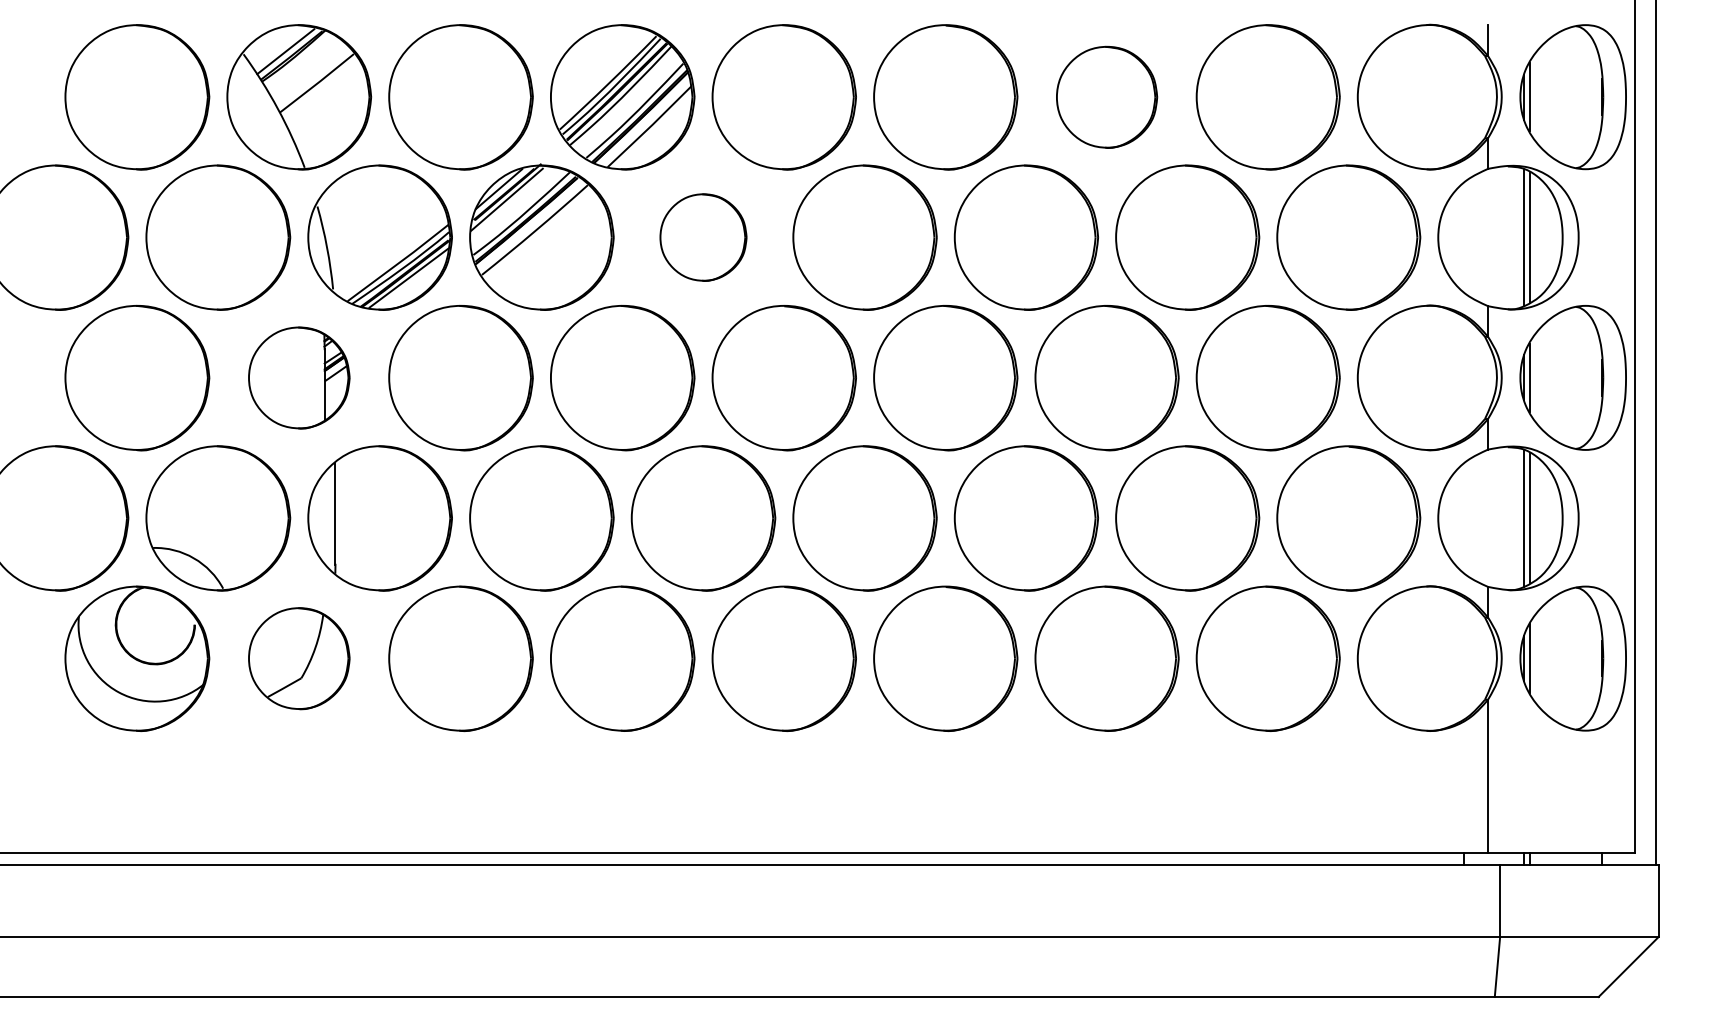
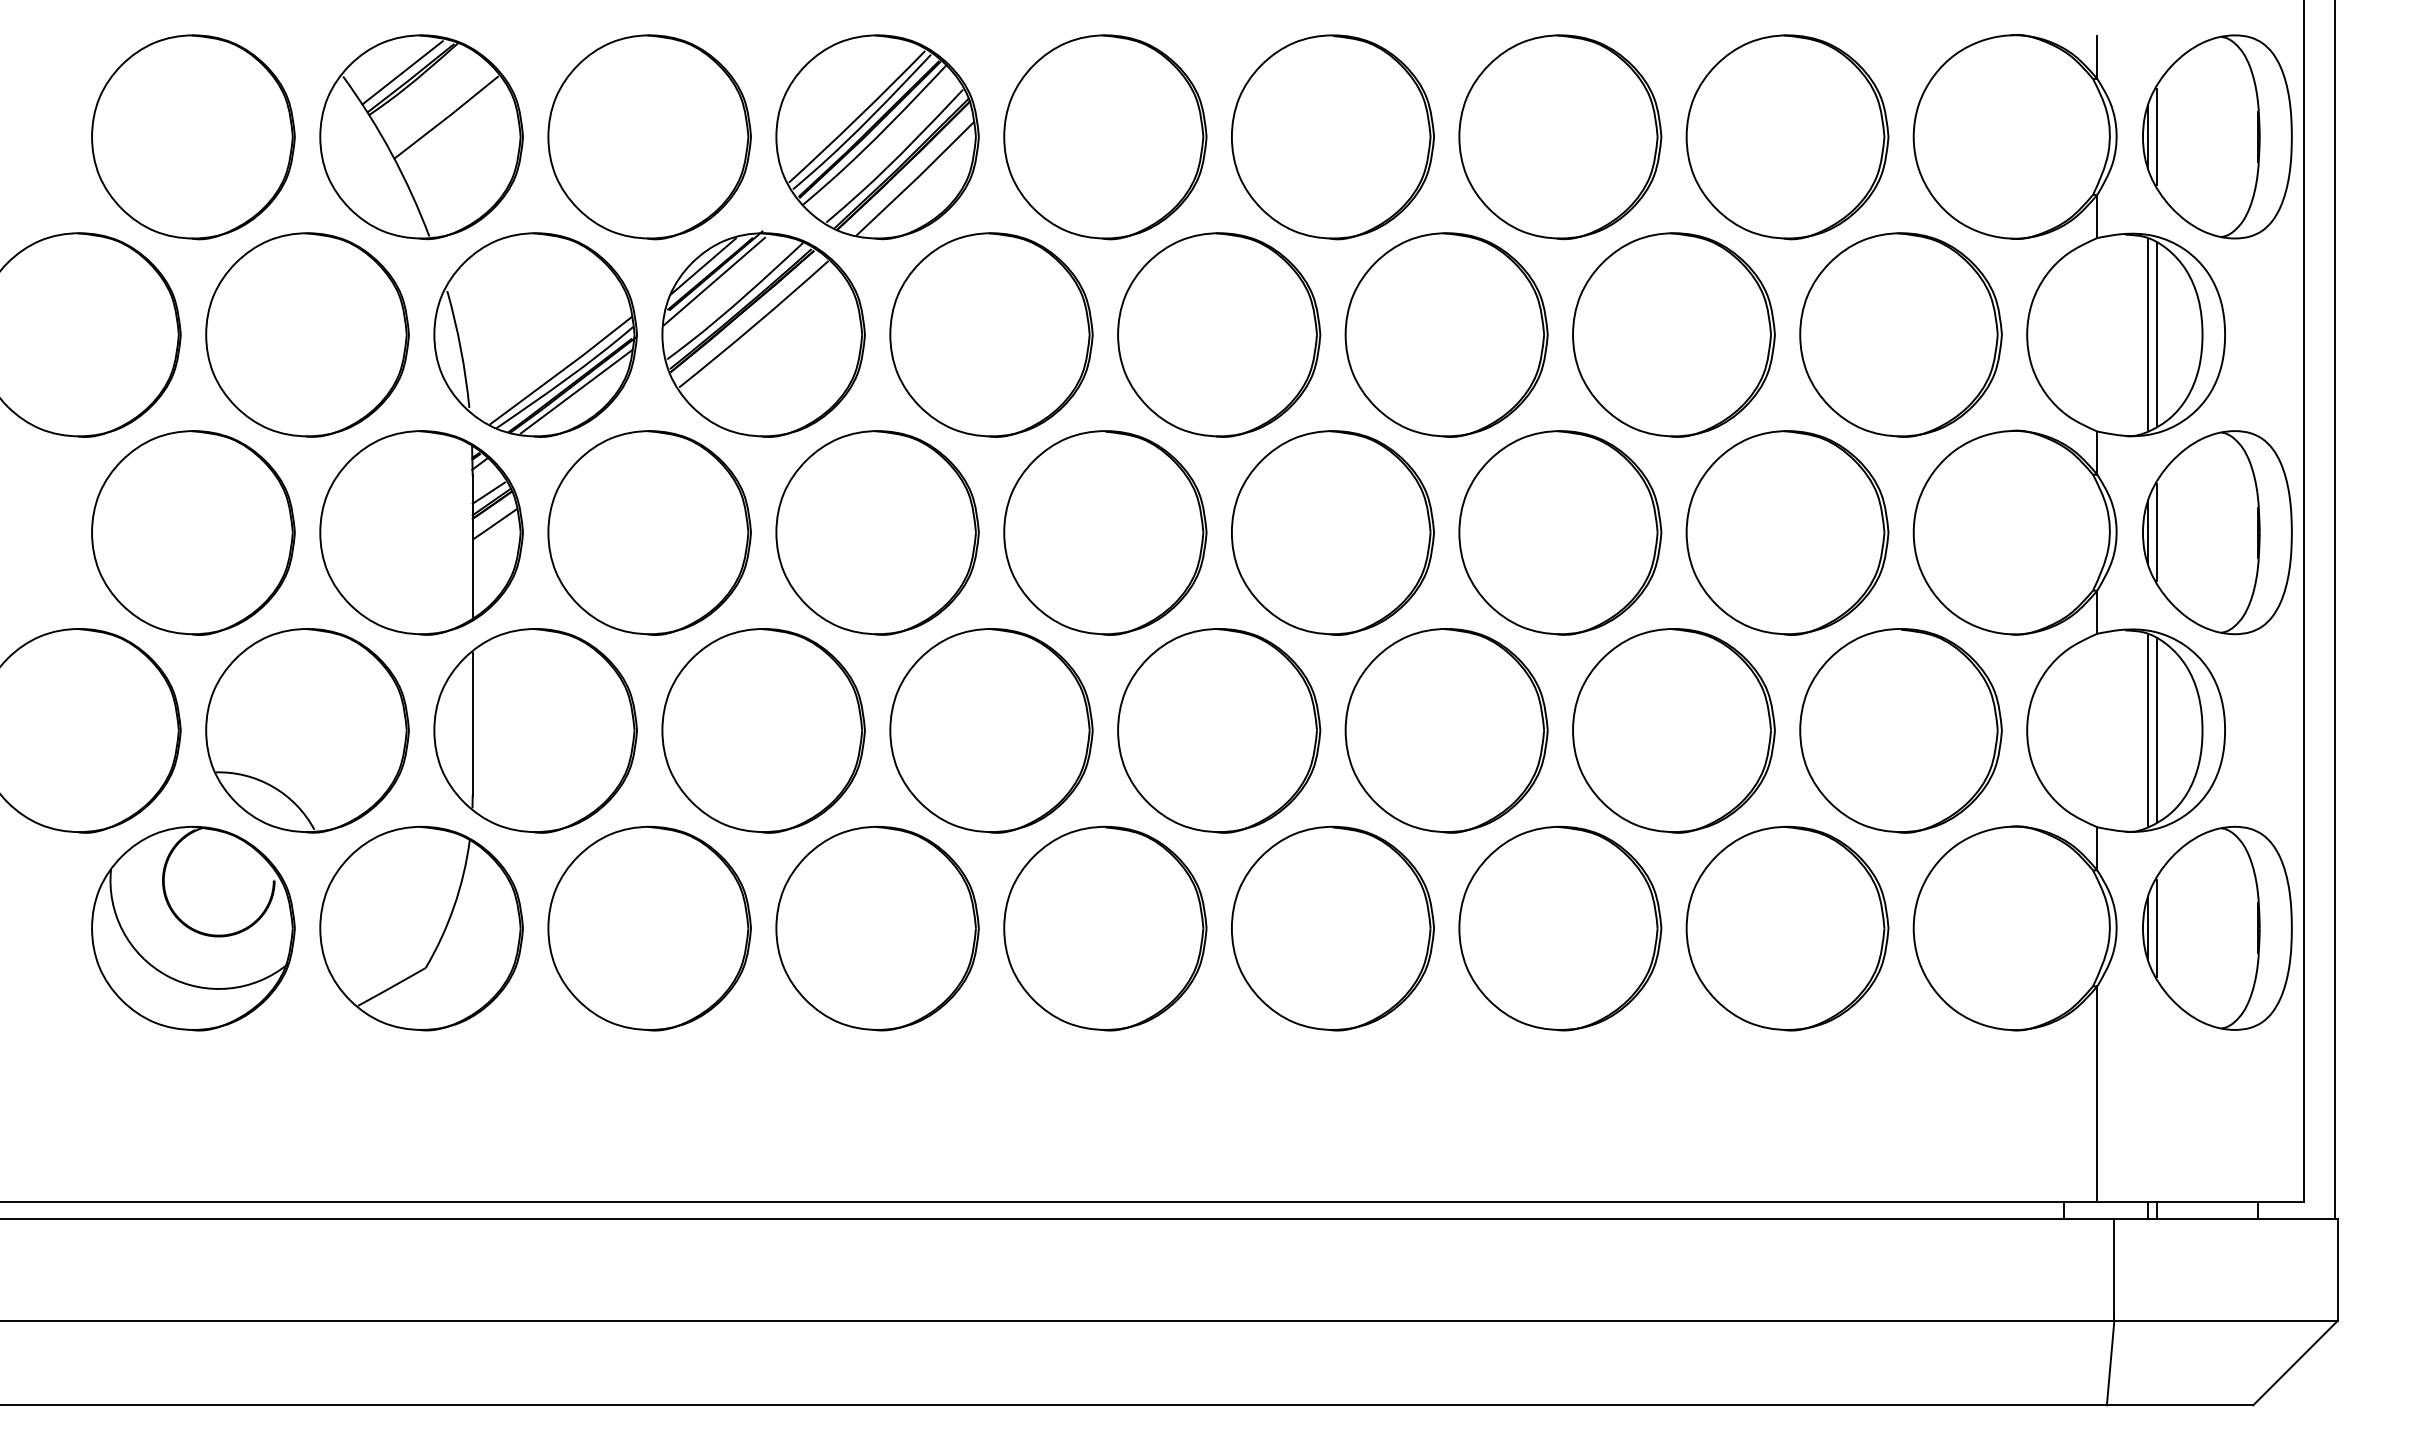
part: (1106, 97) -> (1559, 137), size x1.43
part: (703, 237) -> (991, 334), size x1.67
part: (299, 377) -> (421, 532), size x1.43
part: (299, 658) -> (421, 928), size x1.43

